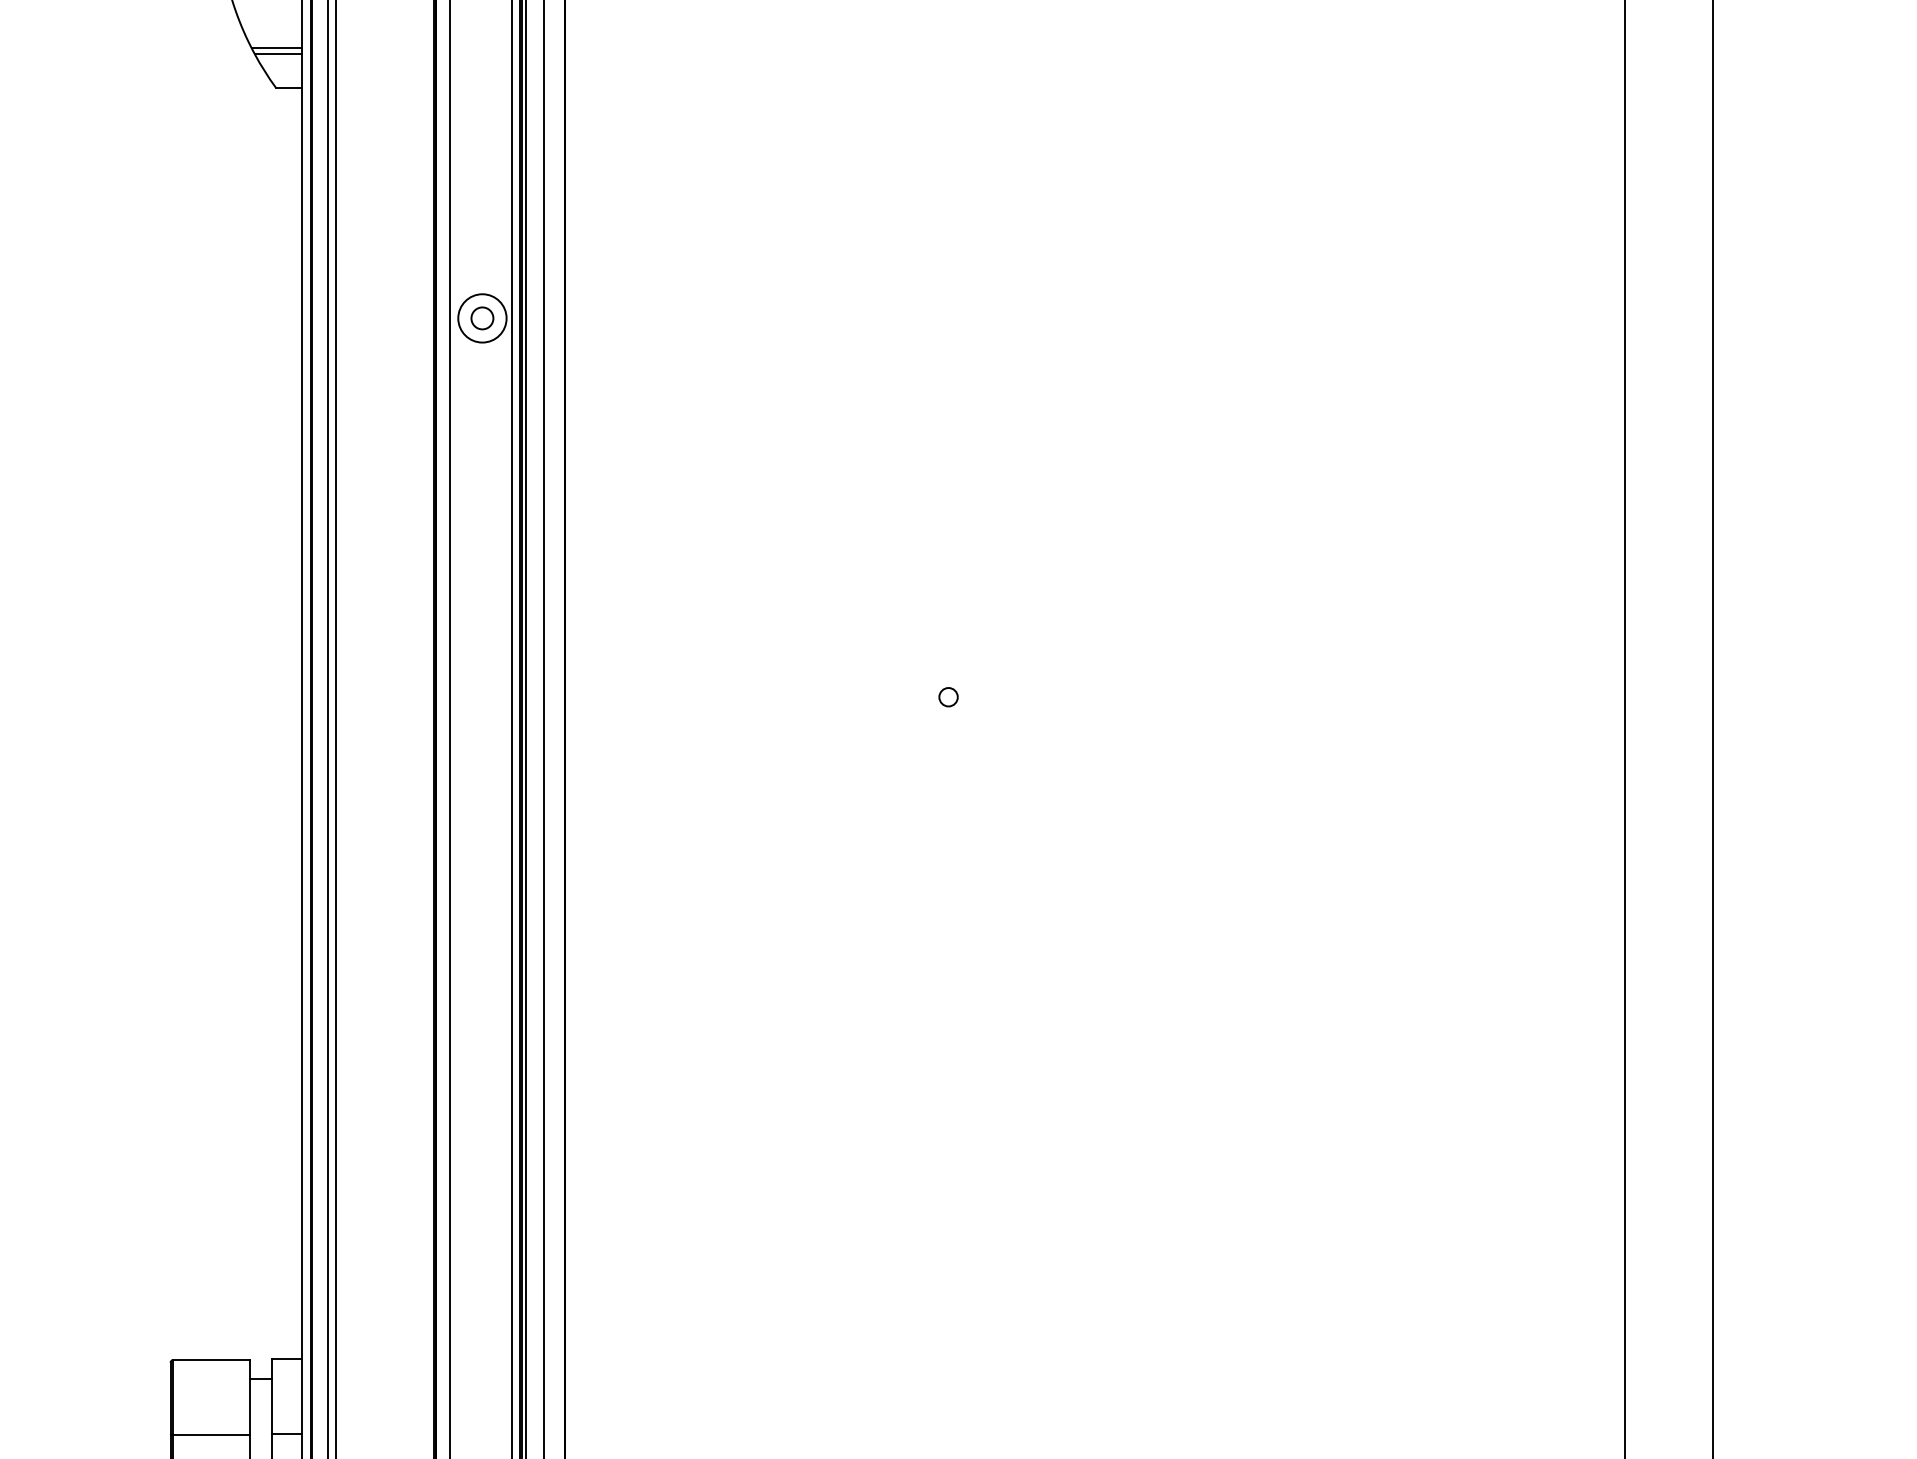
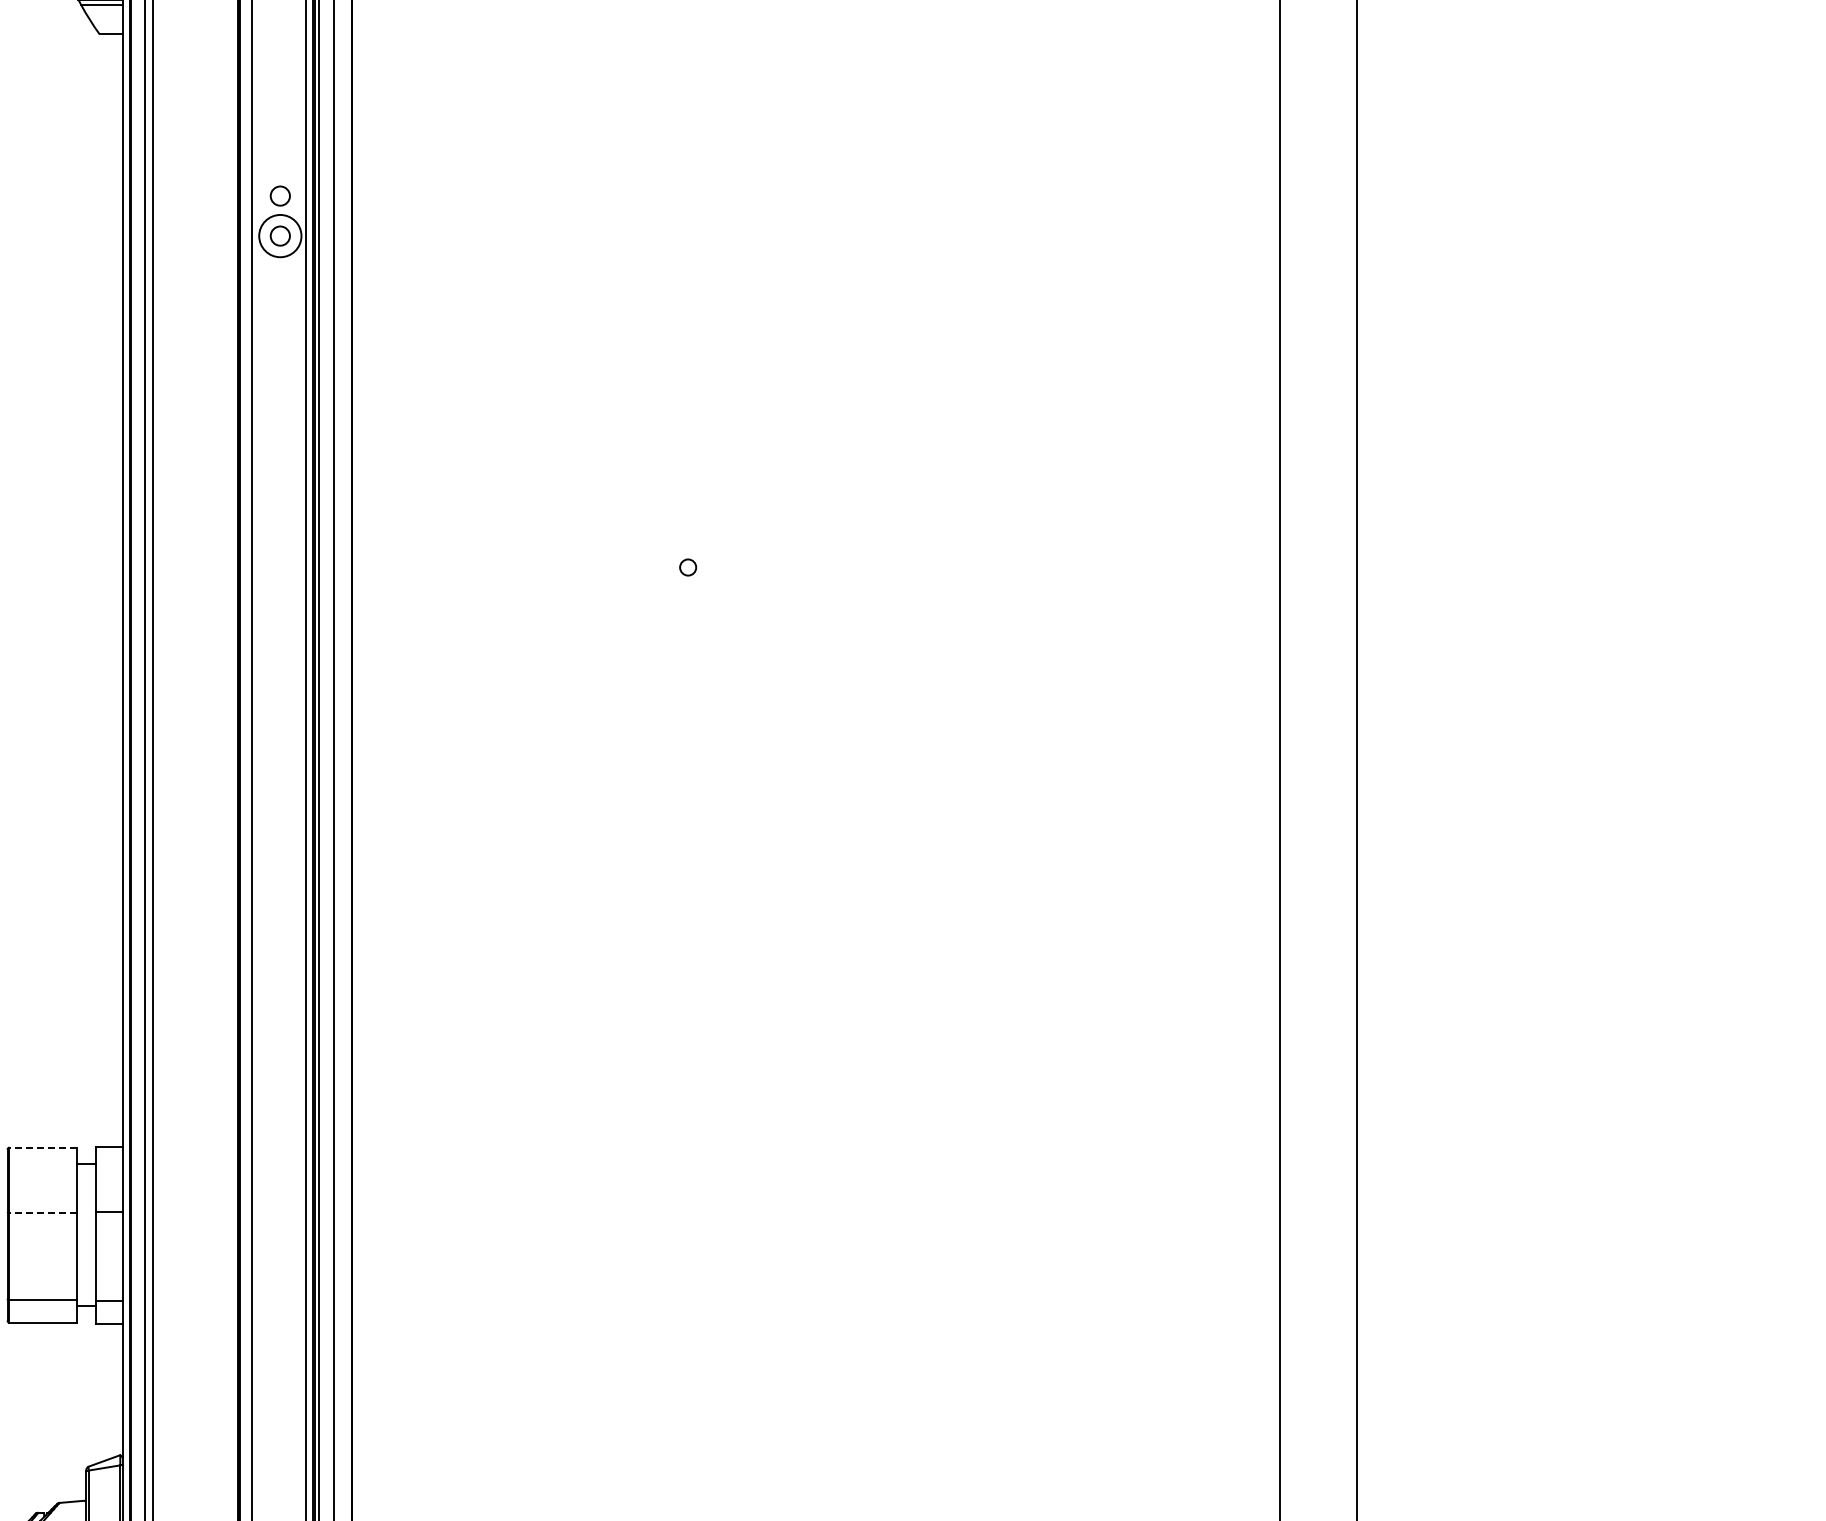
circle: (481, 272) -> (279, 195), added
line: (211, 1360) -> (43, 1147), solid -> dashed
line: (211, 1434) -> (43, 1212), solid -> dashed

